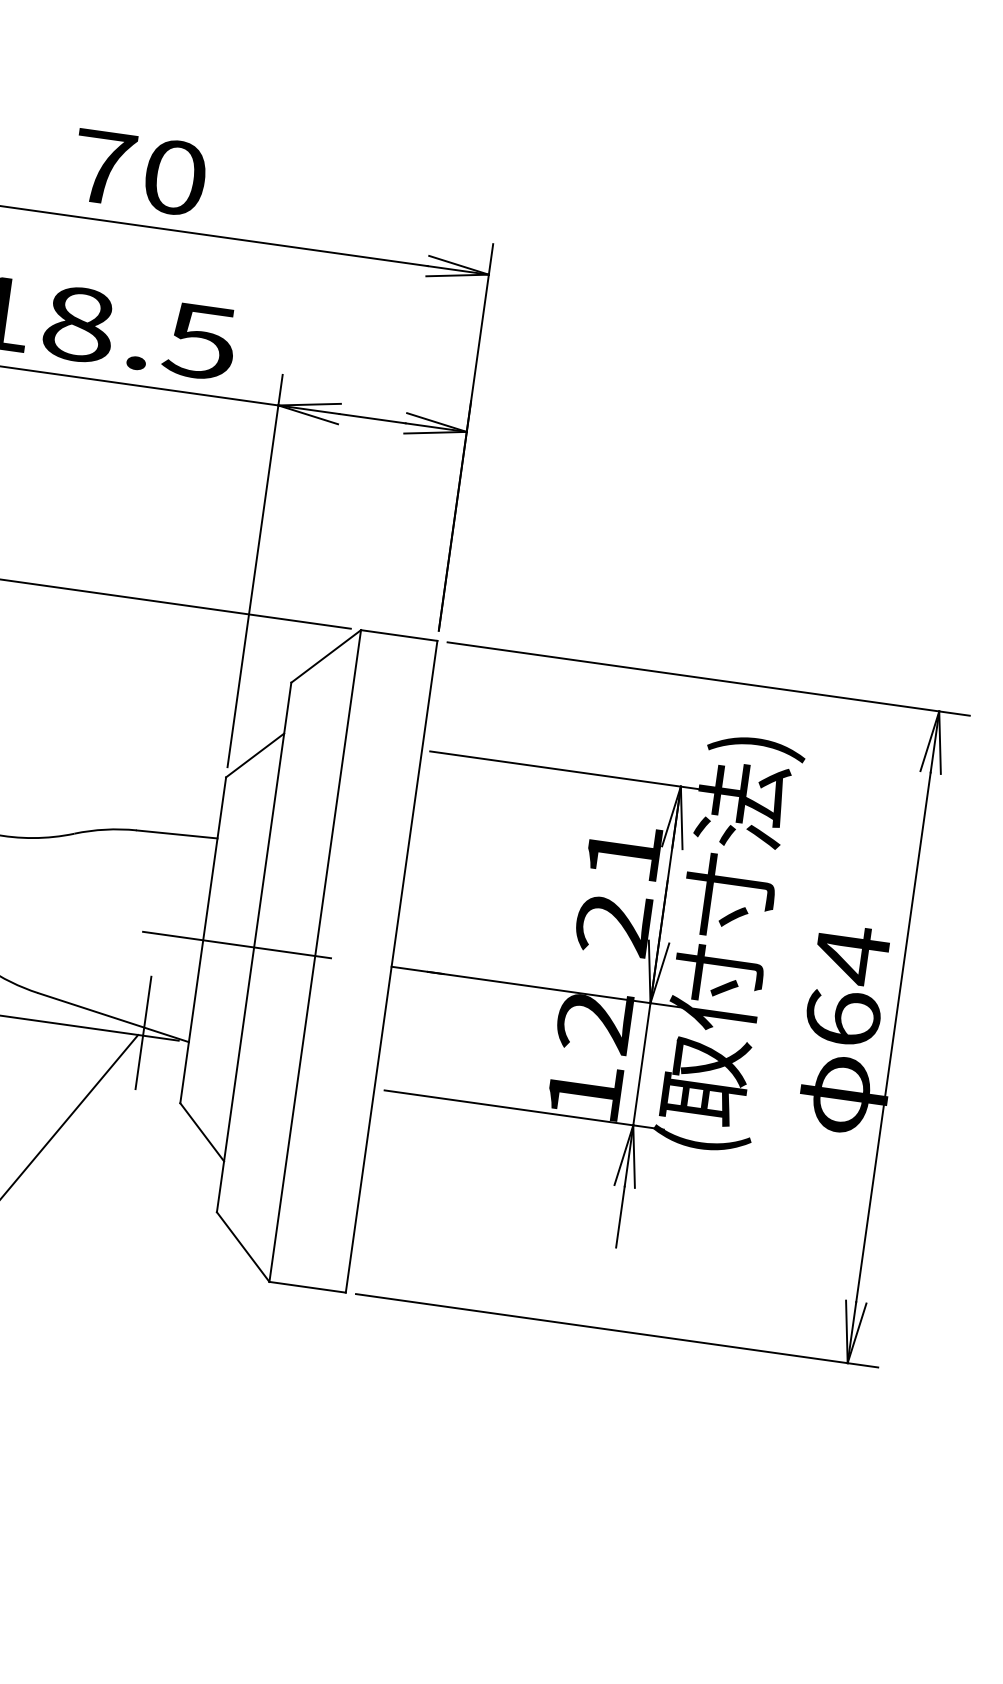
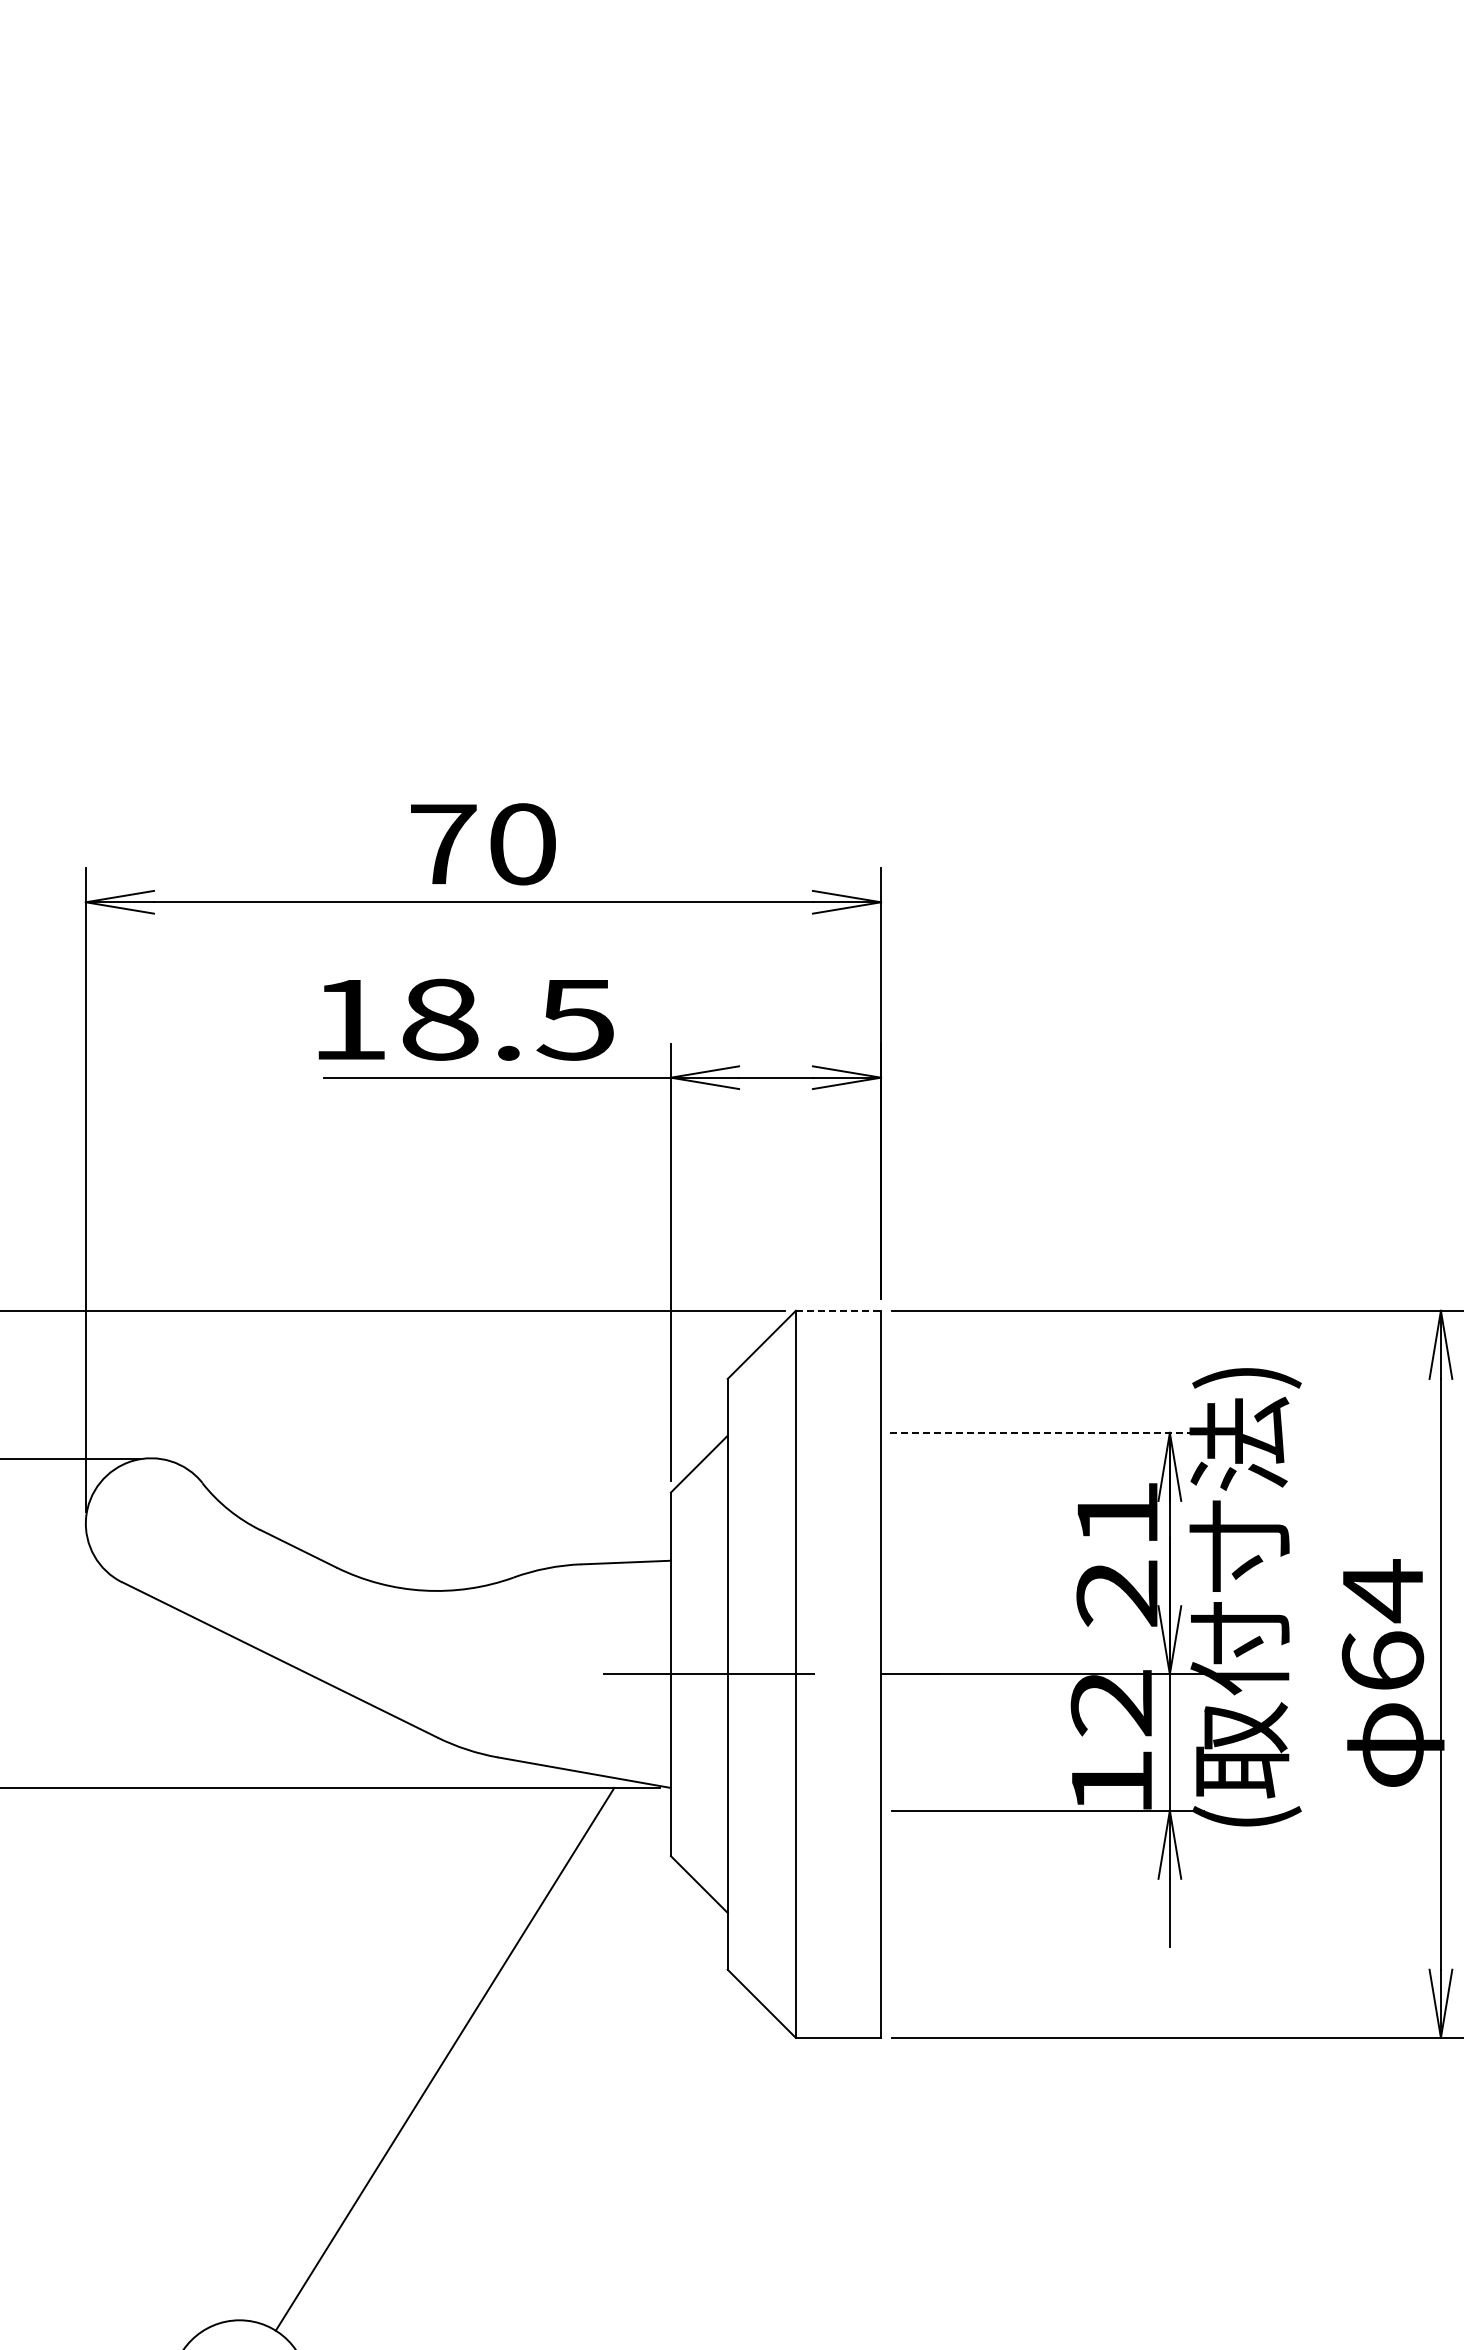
line: (399, 635) -> (838, 1310), solid -> dashed
line: (571, 770) -> (1047, 1432), solid -> dashed
line: (143, 1032) -> (619, 1784), removed

